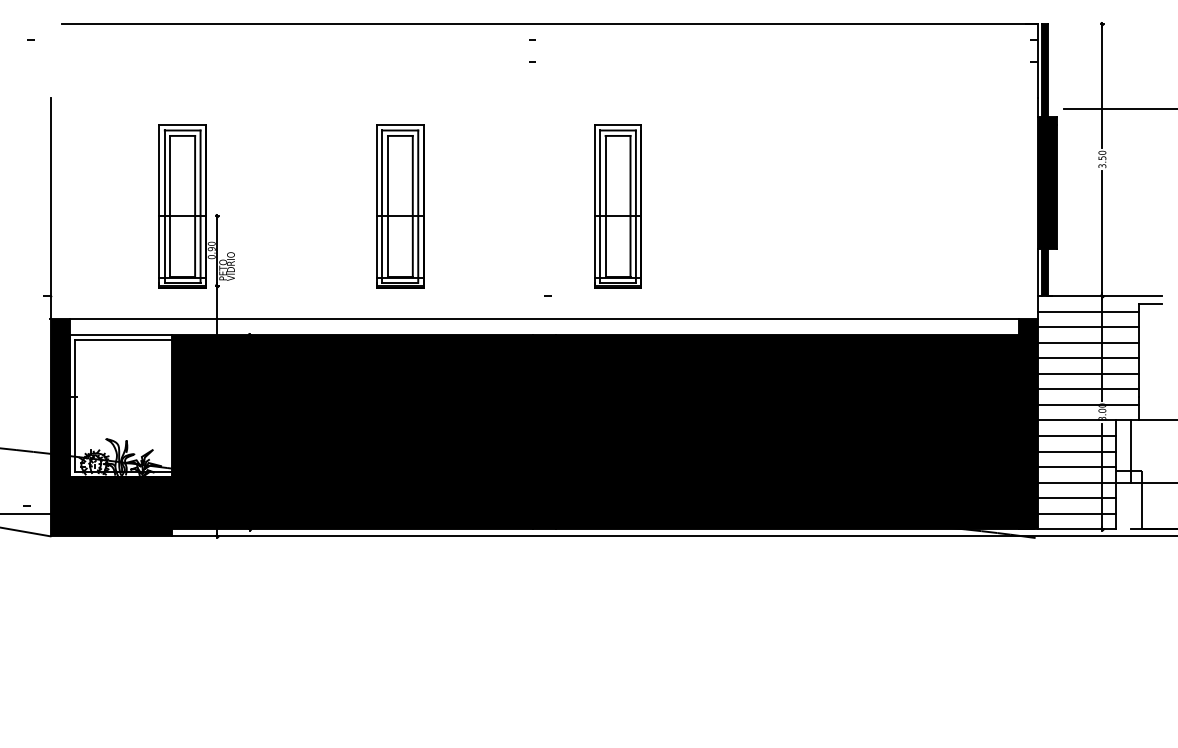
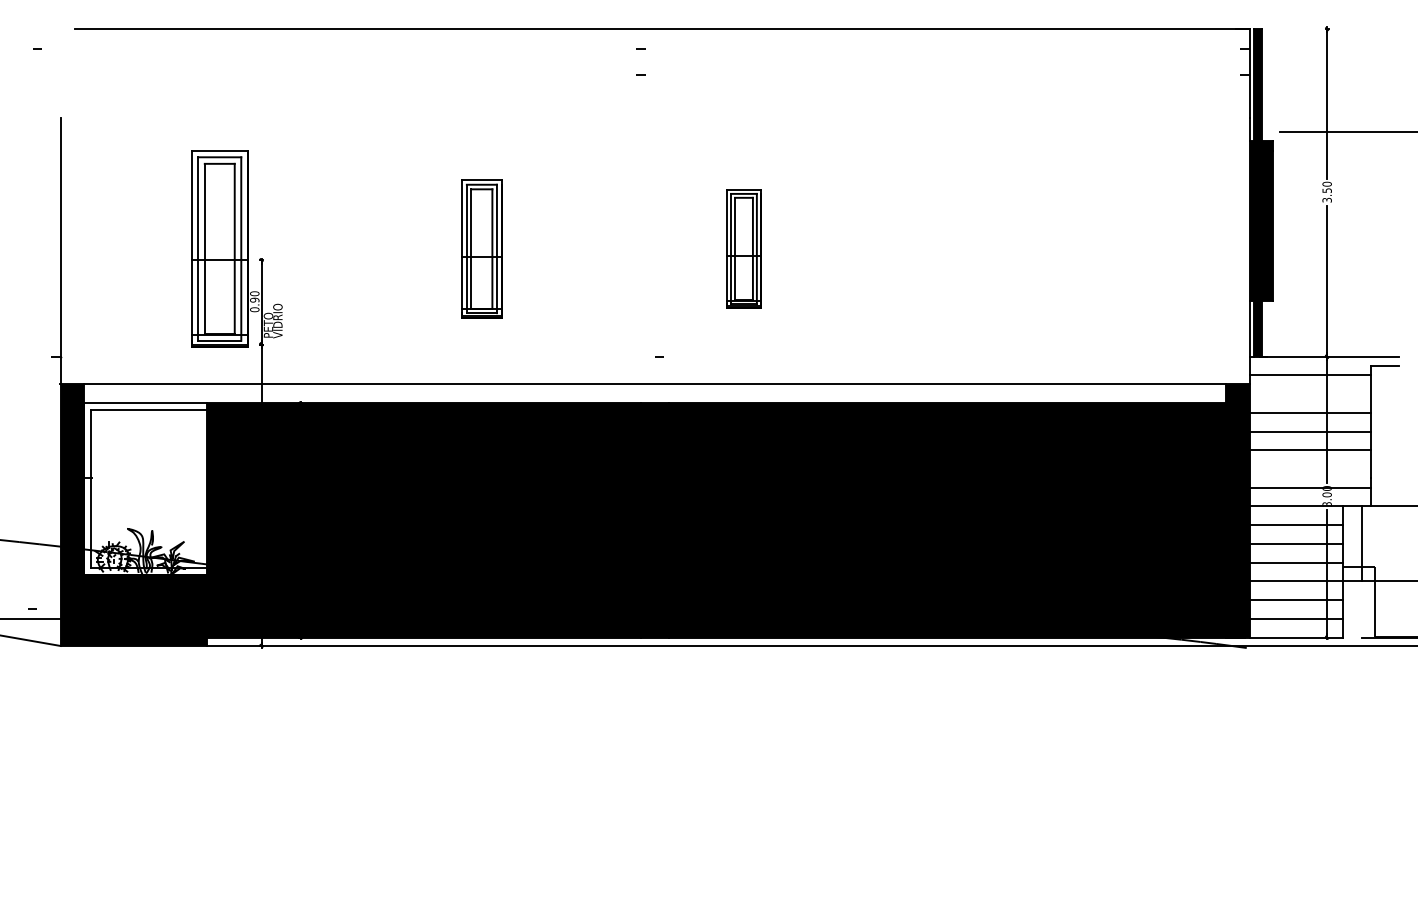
part: (400, 206) -> (482, 248), size x0.7
part: (617, 206) -> (743, 248), size x0.6
line: (1087, 327) -> (1309, 394), removed
line: (1087, 389) -> (1309, 469), removed

